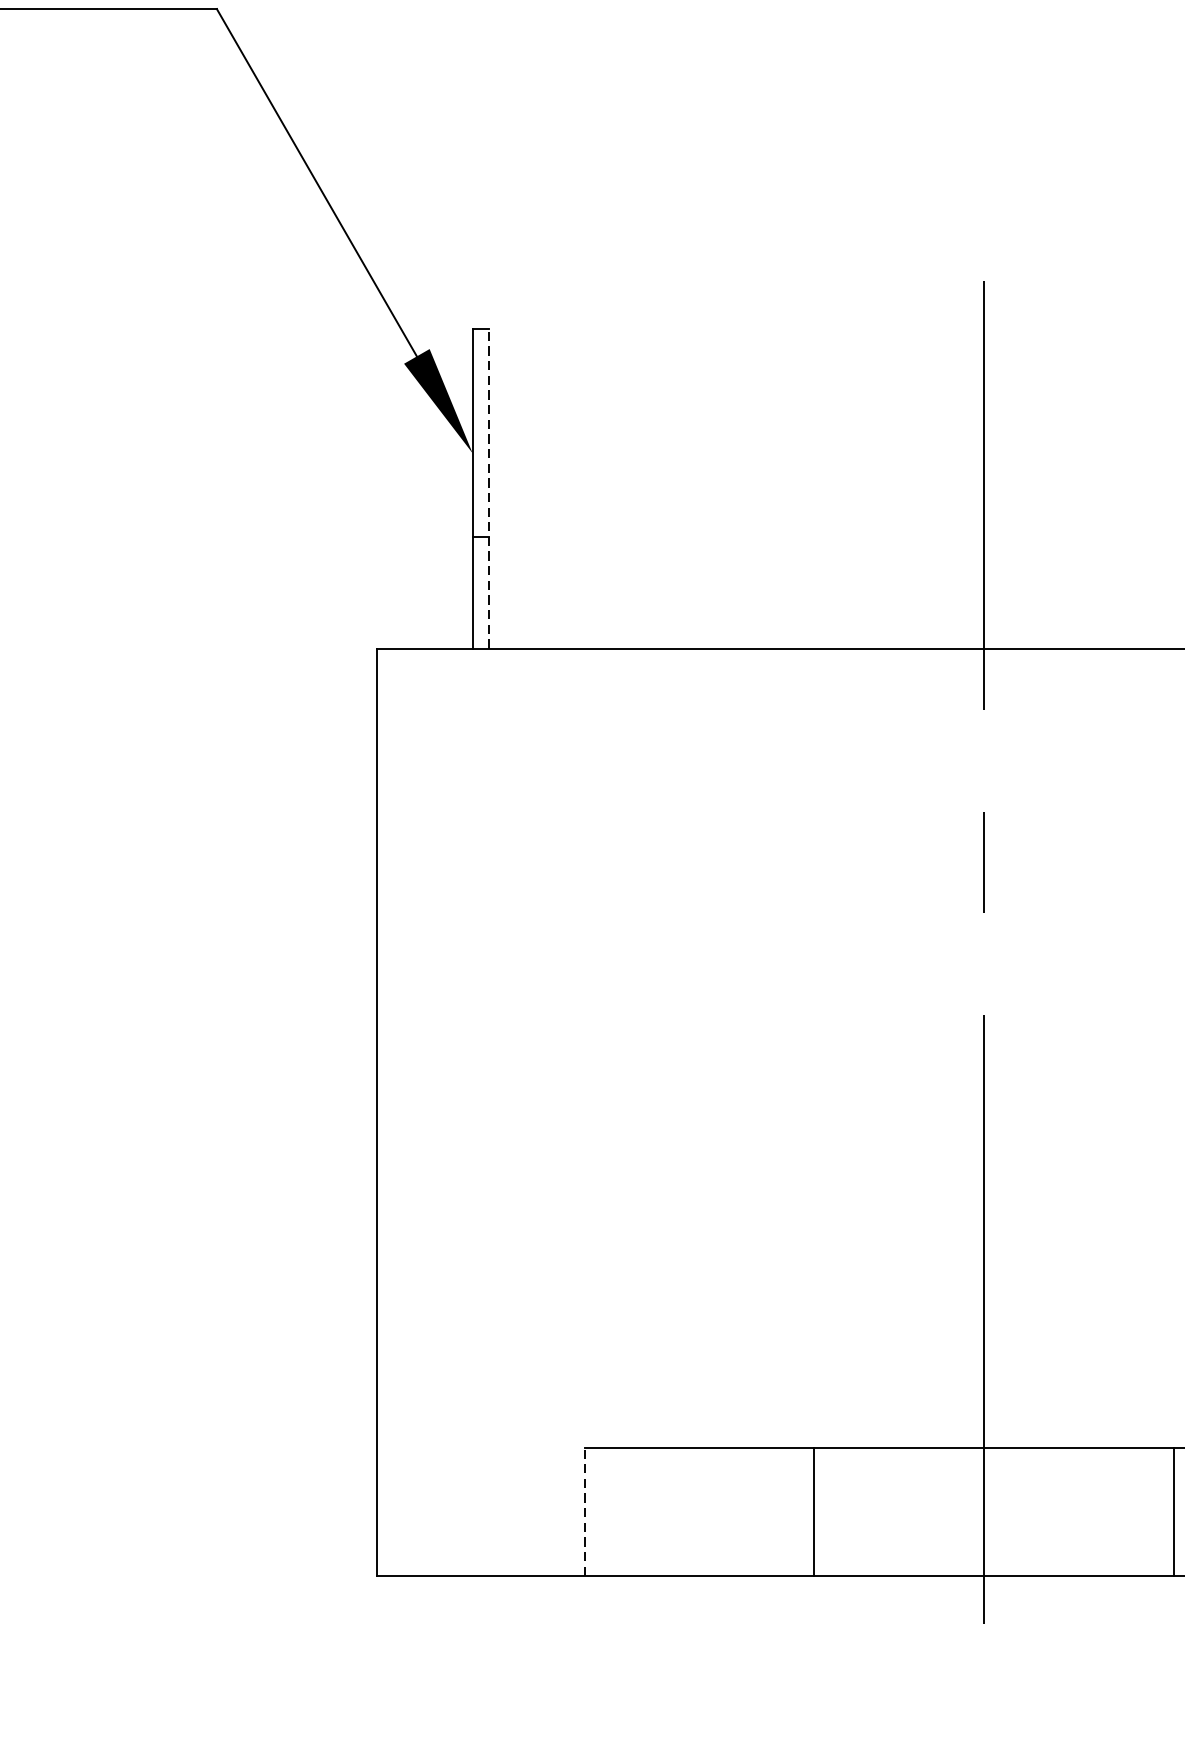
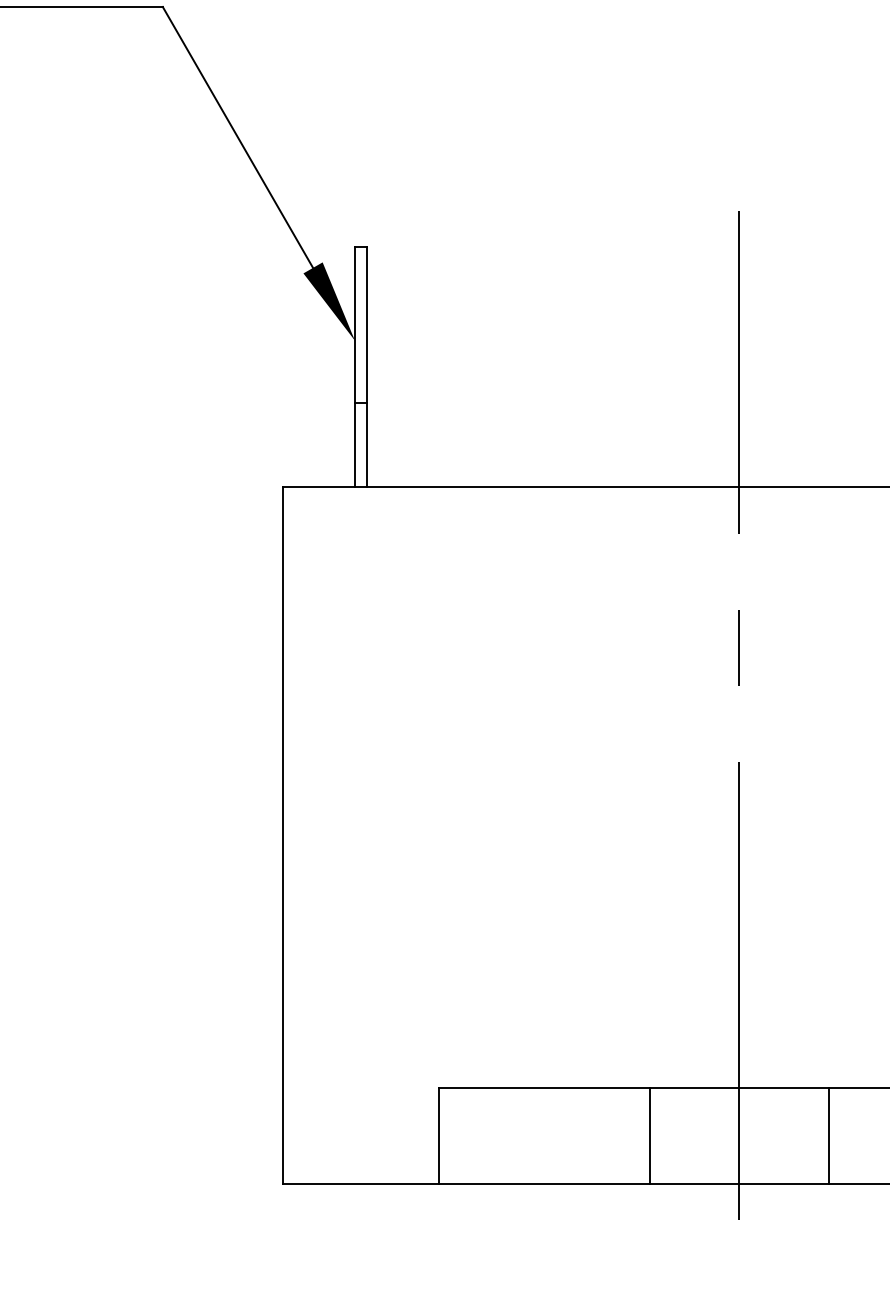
line: (489, 487) -> (367, 366), dashed -> solid
line: (585, 1511) -> (439, 1135), dashed -> solid
line: (814, 1512) -> (649, 1136), moved
line: (1174, 1512) -> (829, 1136), moved

